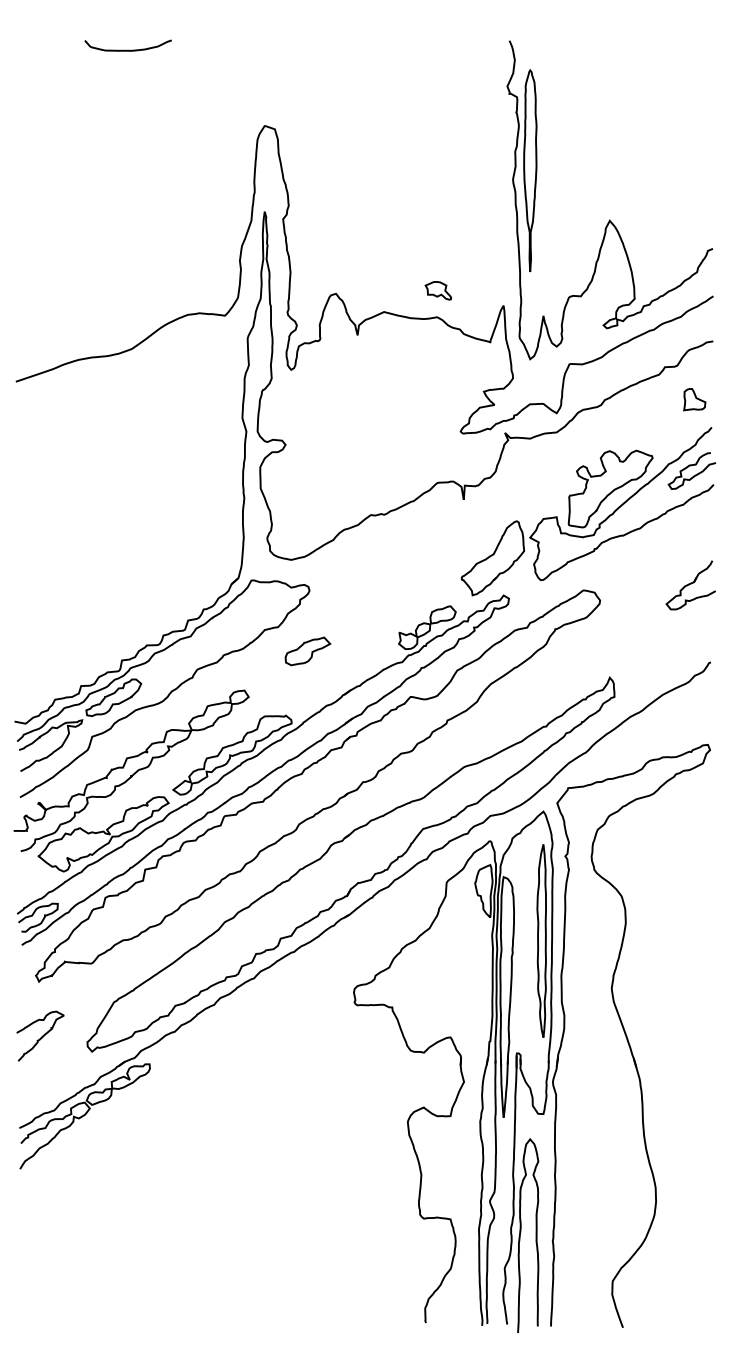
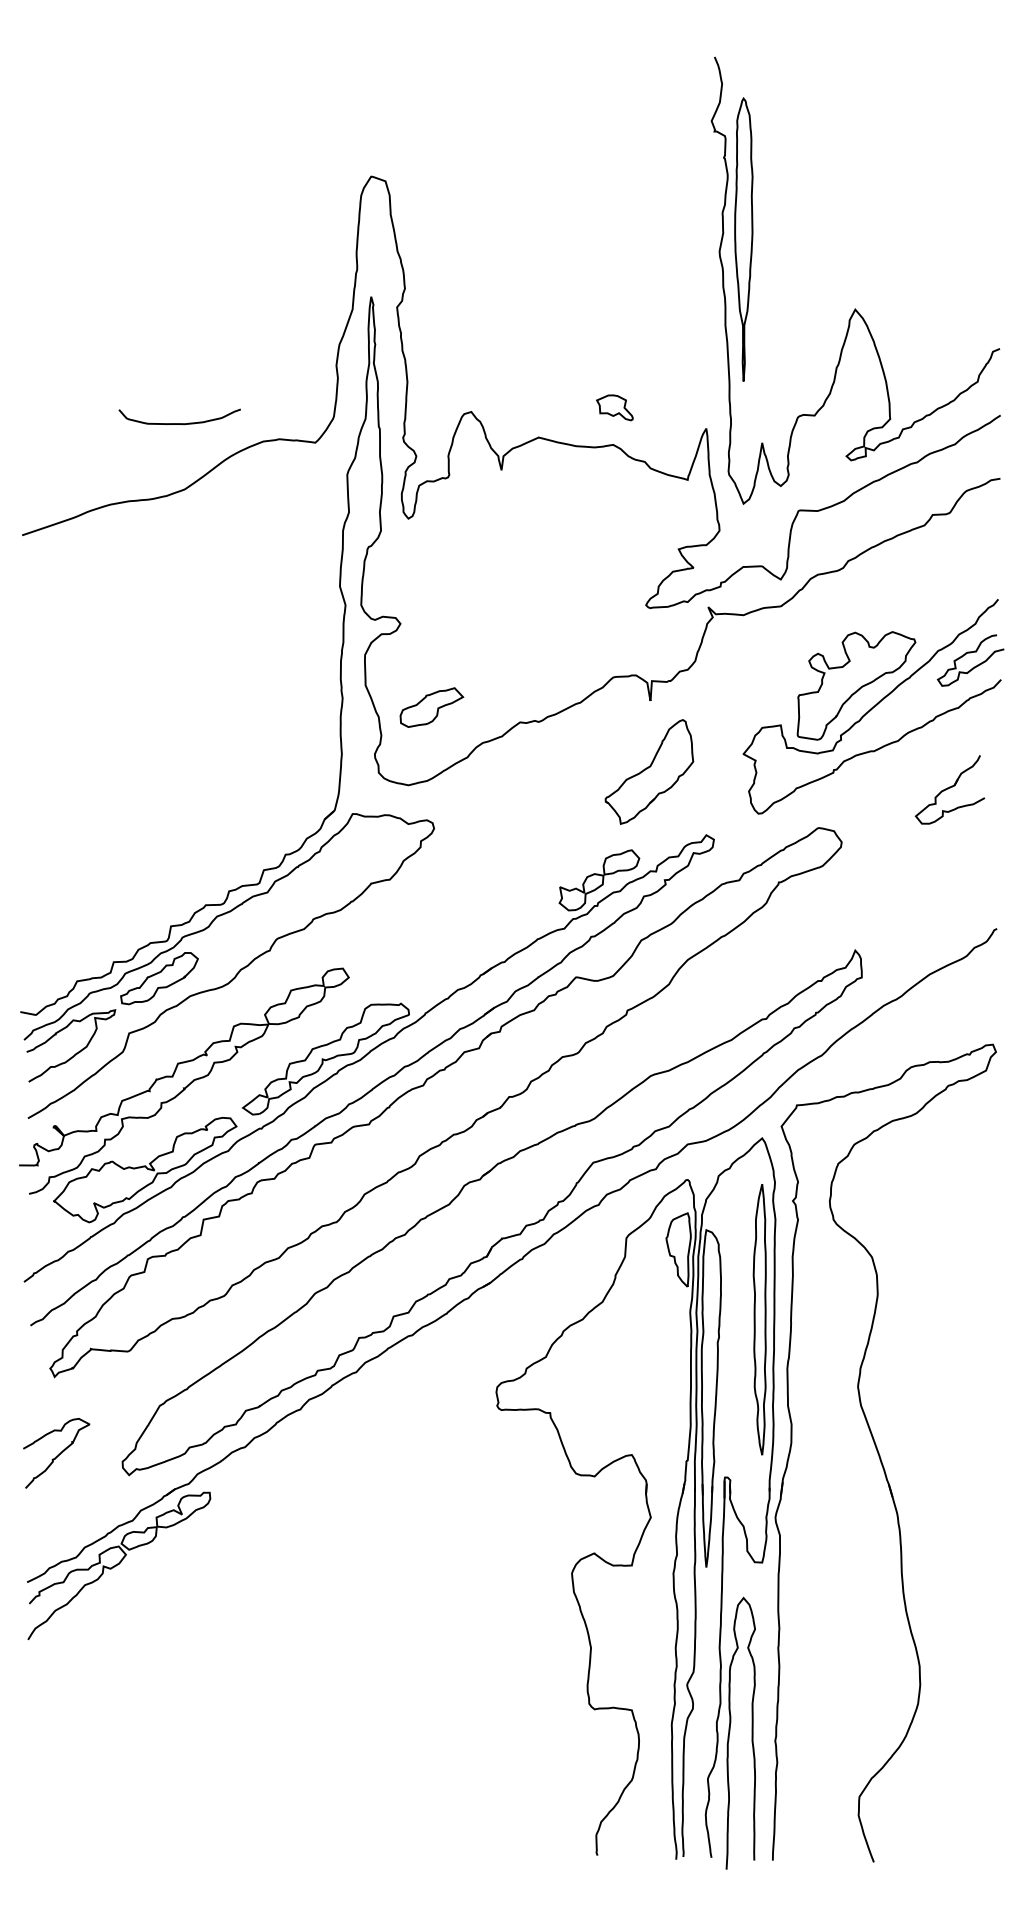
curve: (128, 50) -> (179, 423), moved
part: (694, 399) -> (974, 560), removed
part: (493, 557) -> (649, 771), moved
part: (690, 585) -> (949, 789), moved
part: (307, 651) -> (431, 707), moved
curve: (42, 919) -> (59, 1289), removed

